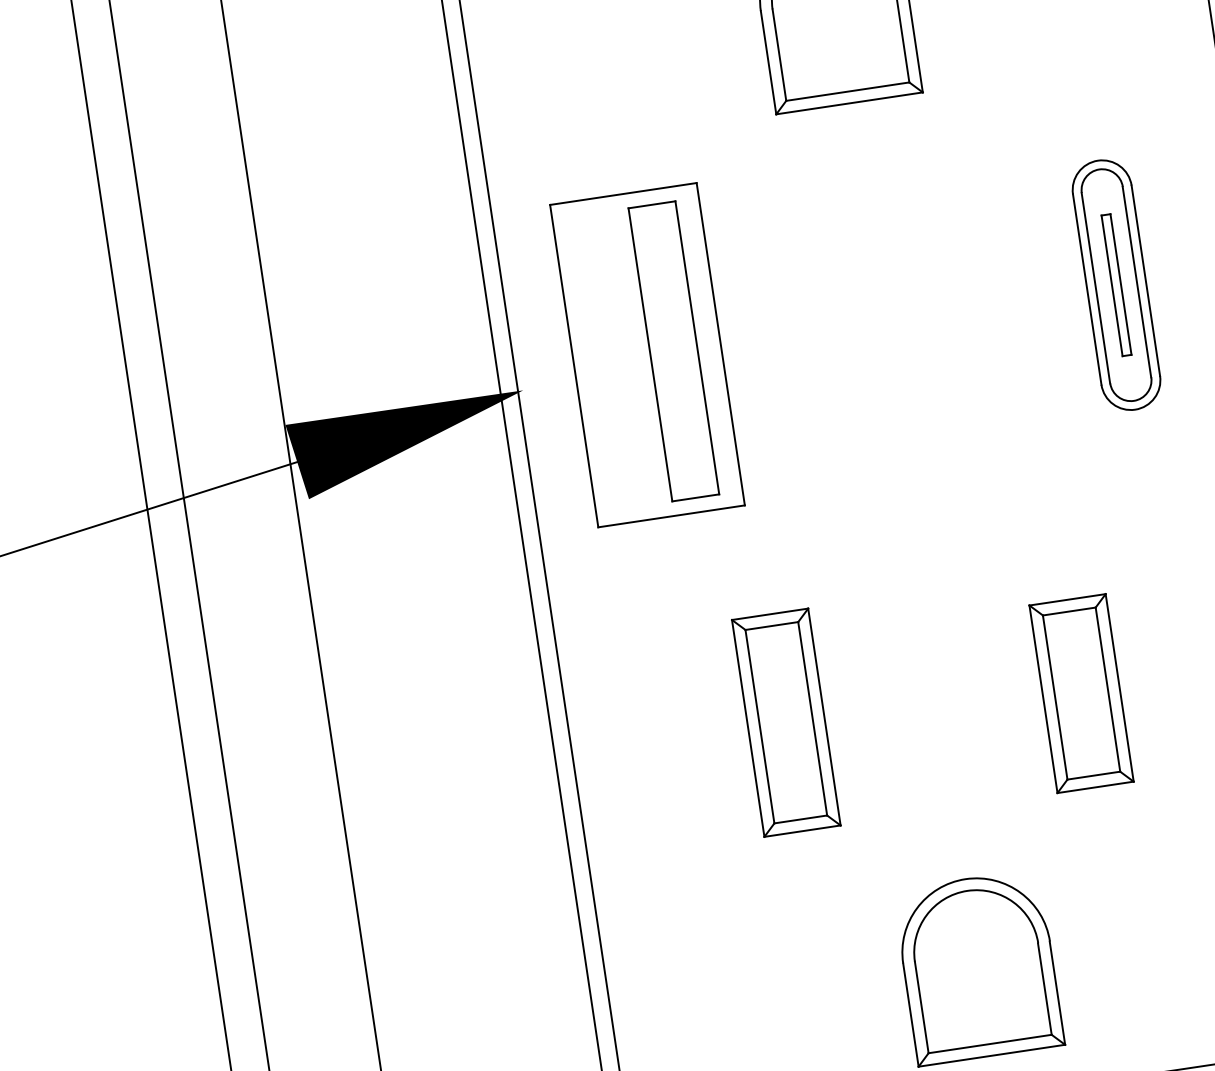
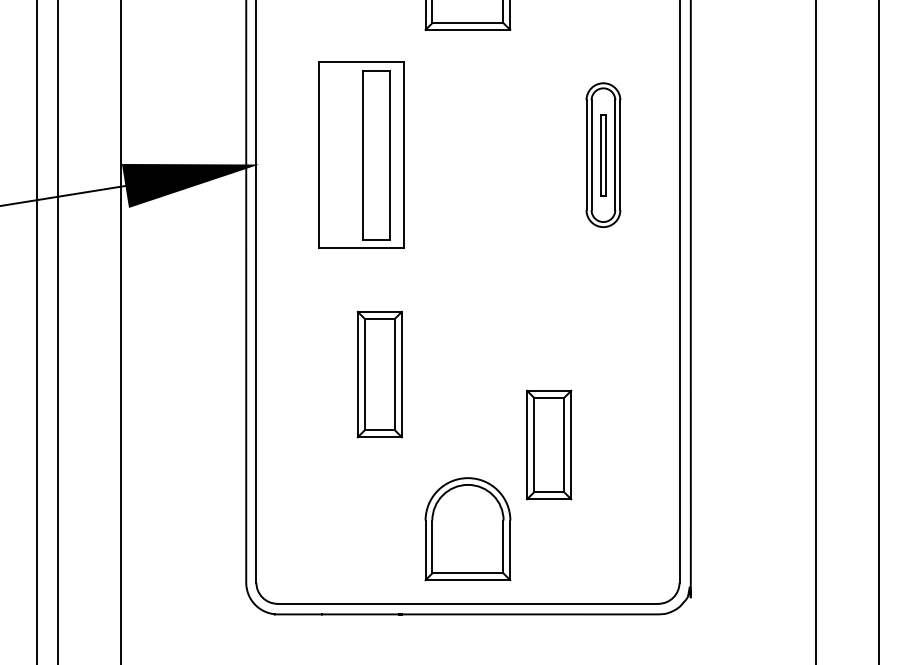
part: (647, 354) -> (361, 154), moved
part: (1081, 692) -> (549, 444), moved

